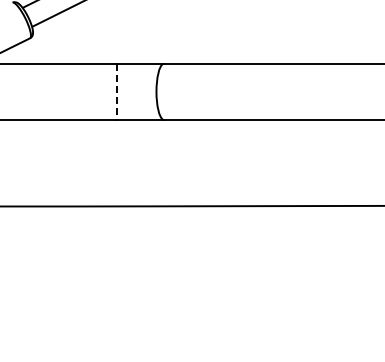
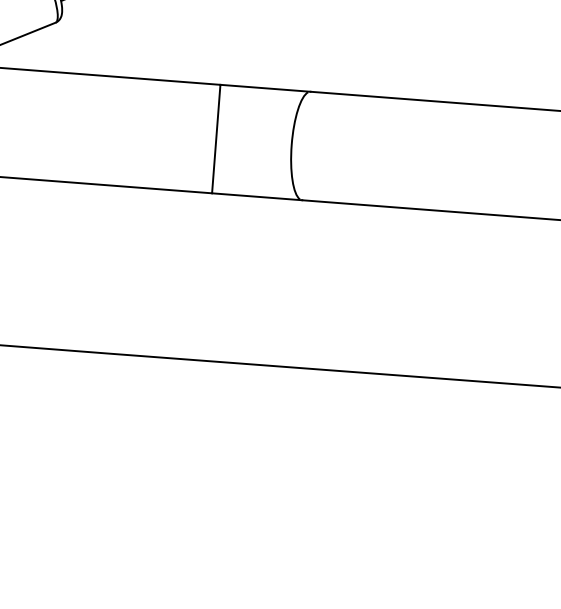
line: (117, 91) -> (216, 138), dashed -> solid

